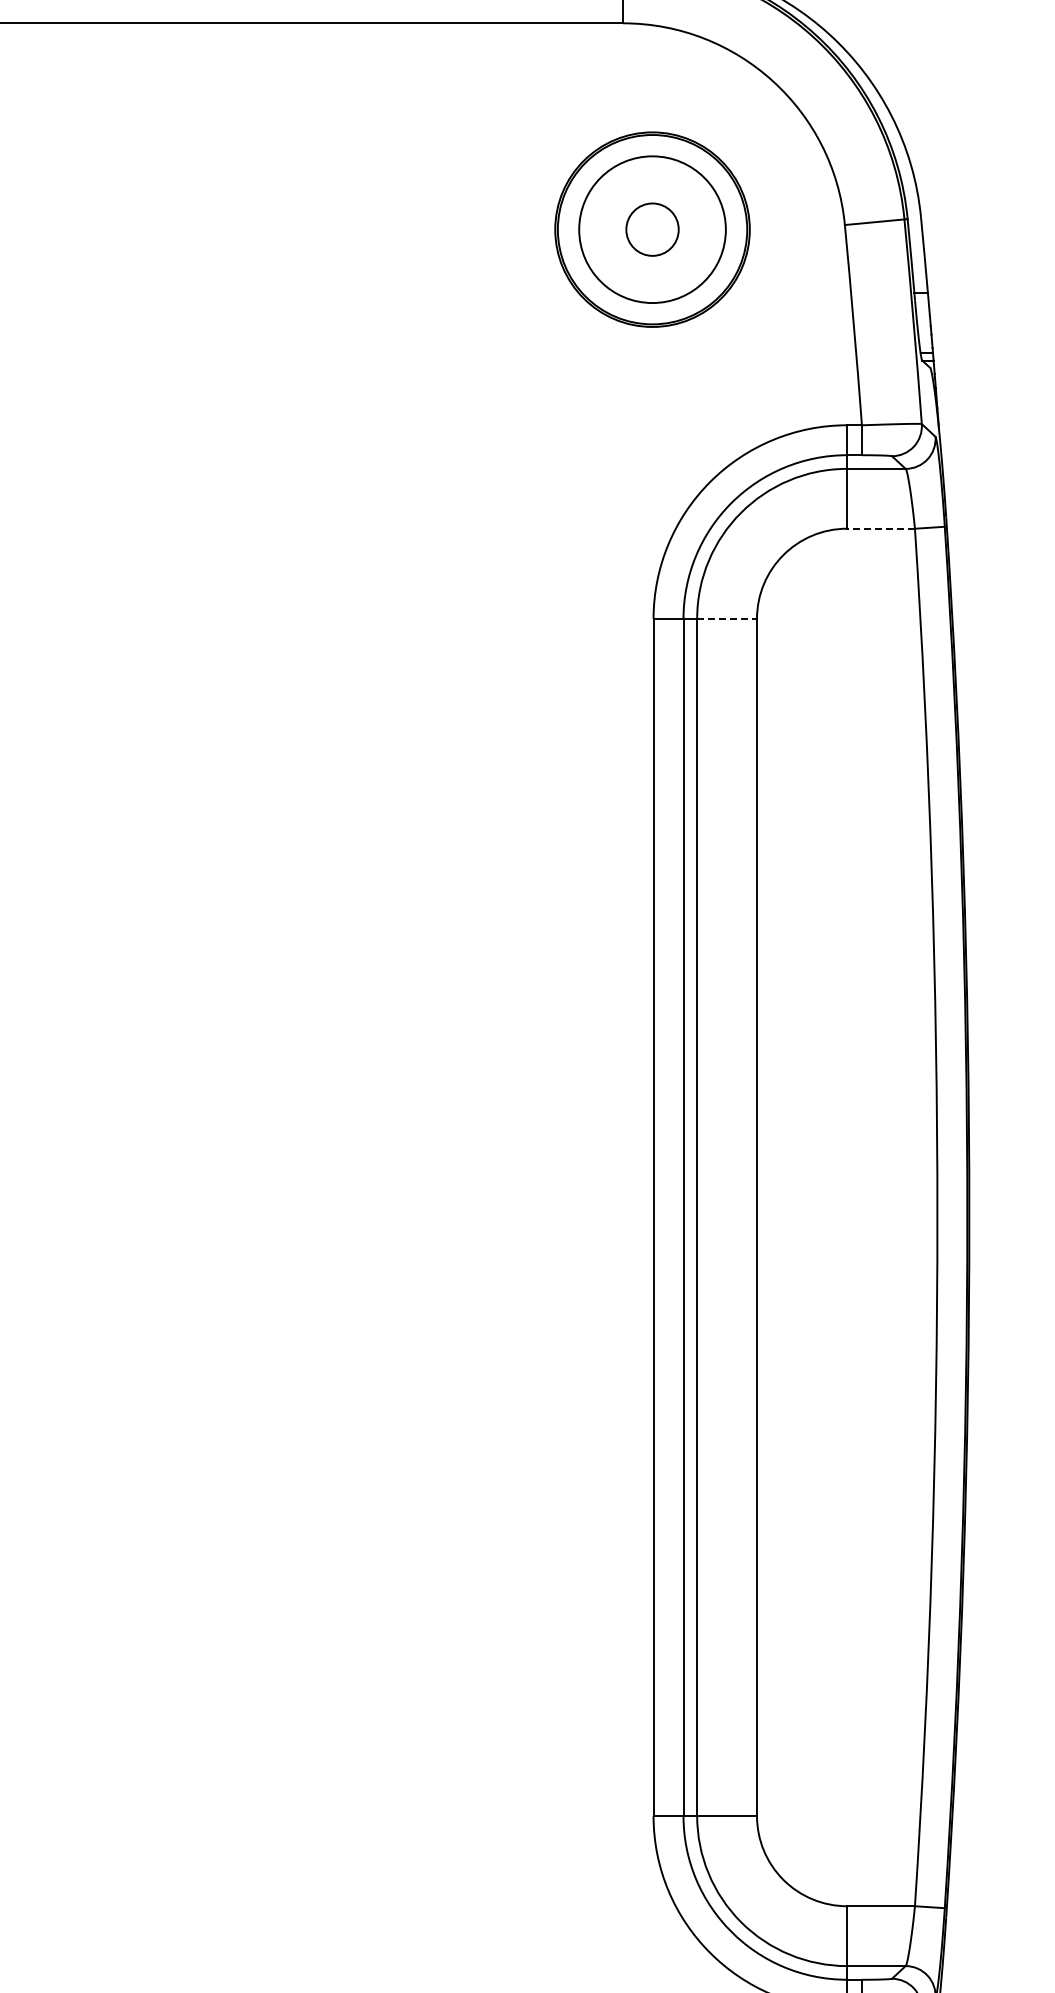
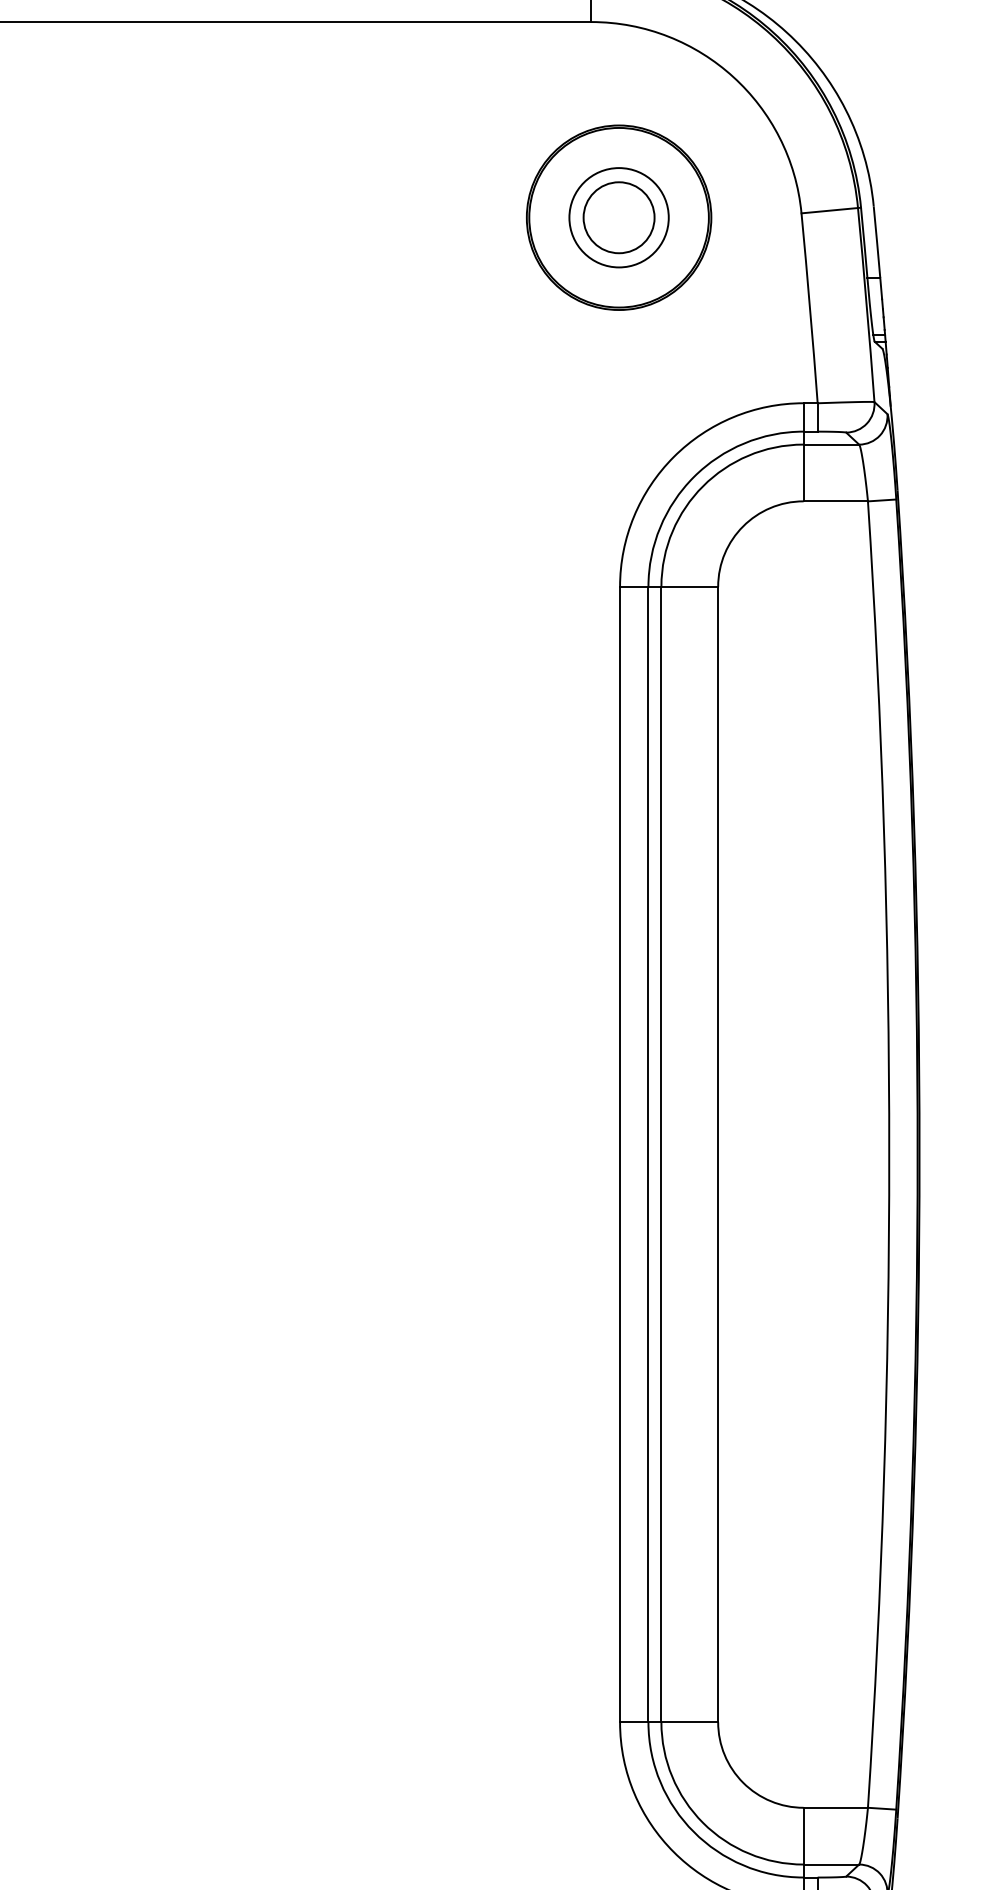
circle: (652, 229) -> (619, 217), size x0.71
circle: (652, 229) -> (619, 217), size x1.43
line: (881, 528) -> (836, 501), dashed -> solid
line: (727, 618) -> (690, 586), dashed -> solid

